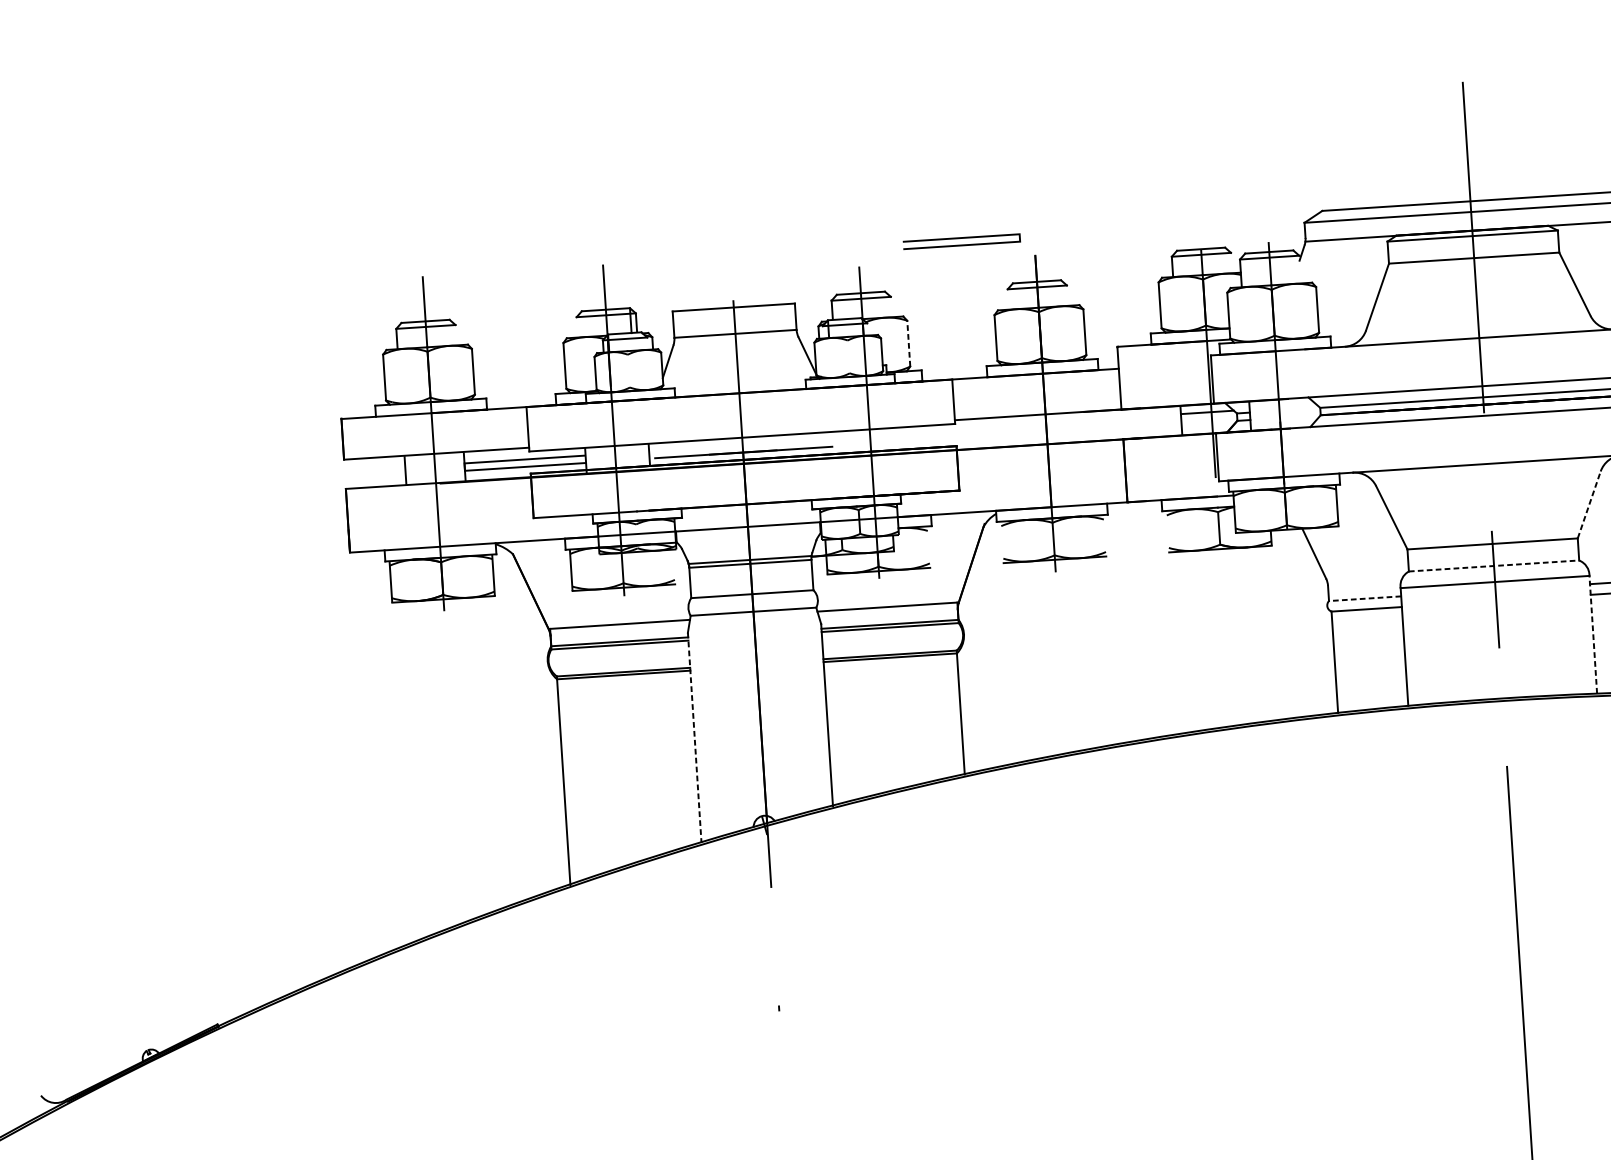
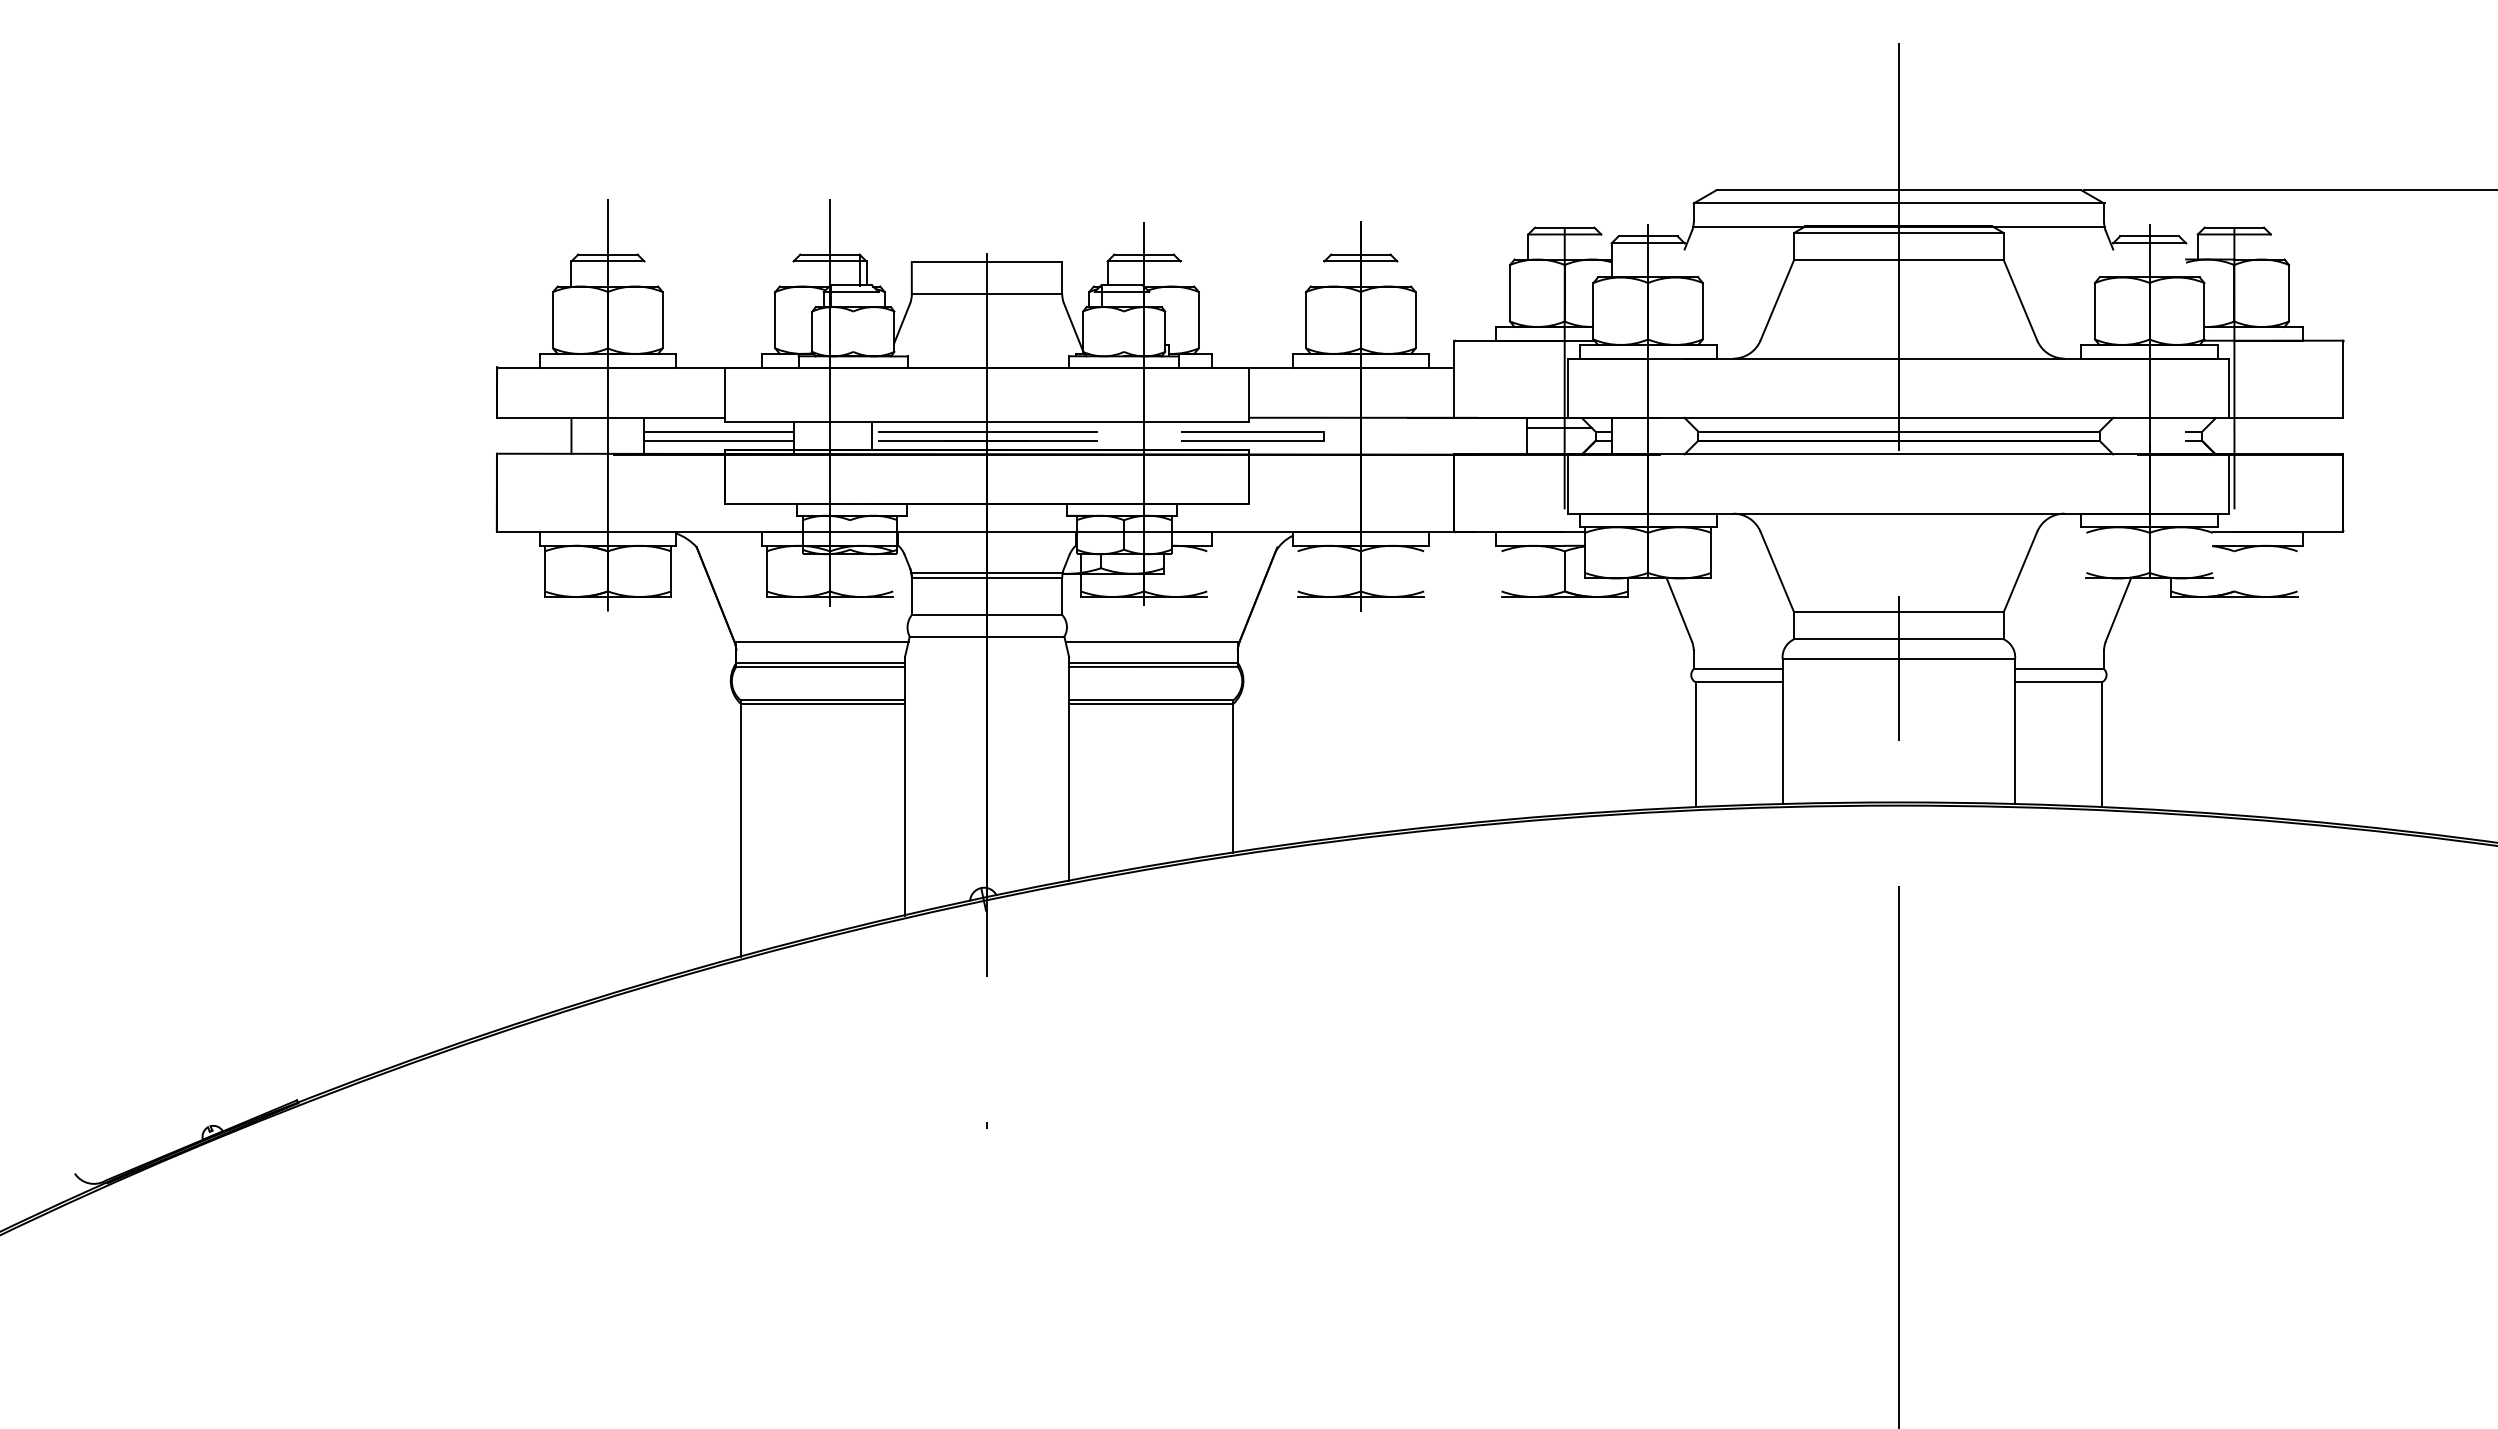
line: (961, 238) -> (1252, 432), moved
line: (908, 343) -> (1198, 319), dashed -> solid
line: (743, 445) -> (987, 431), added
line: (1589, 504) -> (2020, 571), dashed -> solid
line: (1493, 566) -> (1898, 639), dashed -> solid
line: (1364, 598) -> (1737, 669), dashed -> solid
line: (1593, 634) -> (2015, 731), dashed -> solid
line: (694, 738) -> (904, 787), dashed -> solid

